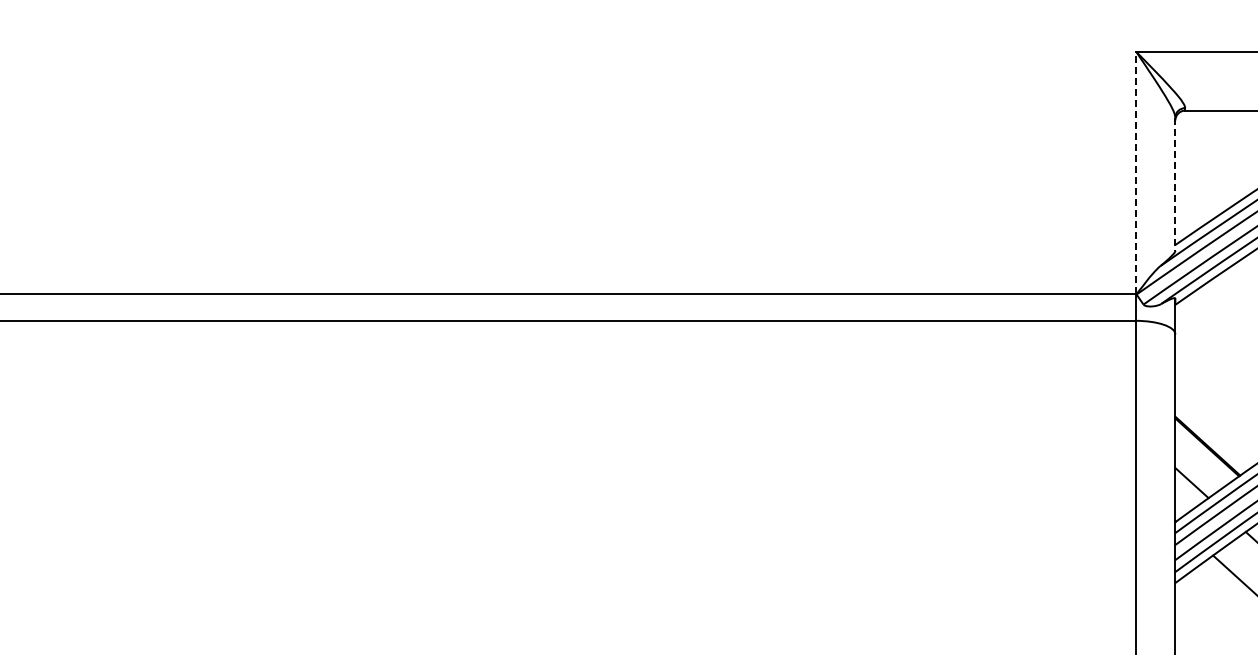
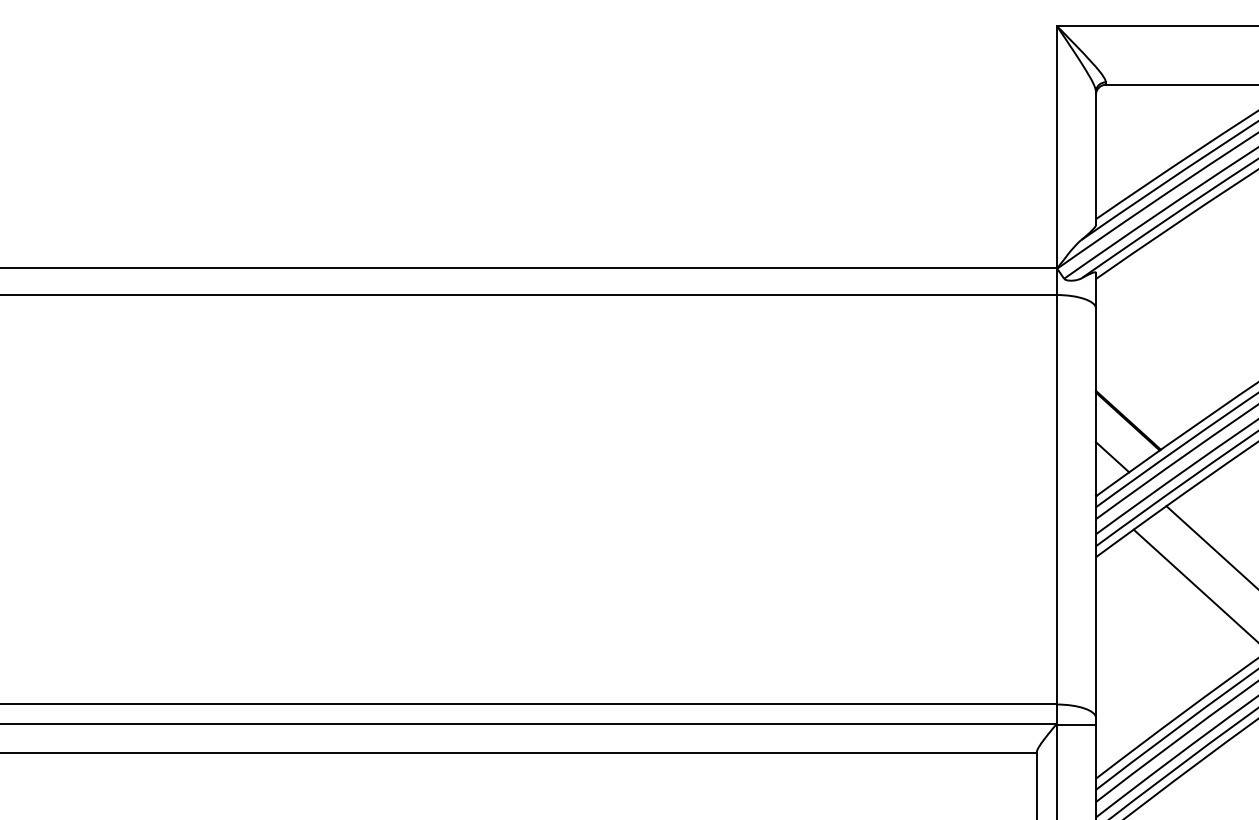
line: (1135, 172) -> (1056, 146), dashed -> solid
line: (1175, 184) -> (1096, 158), dashed -> solid

